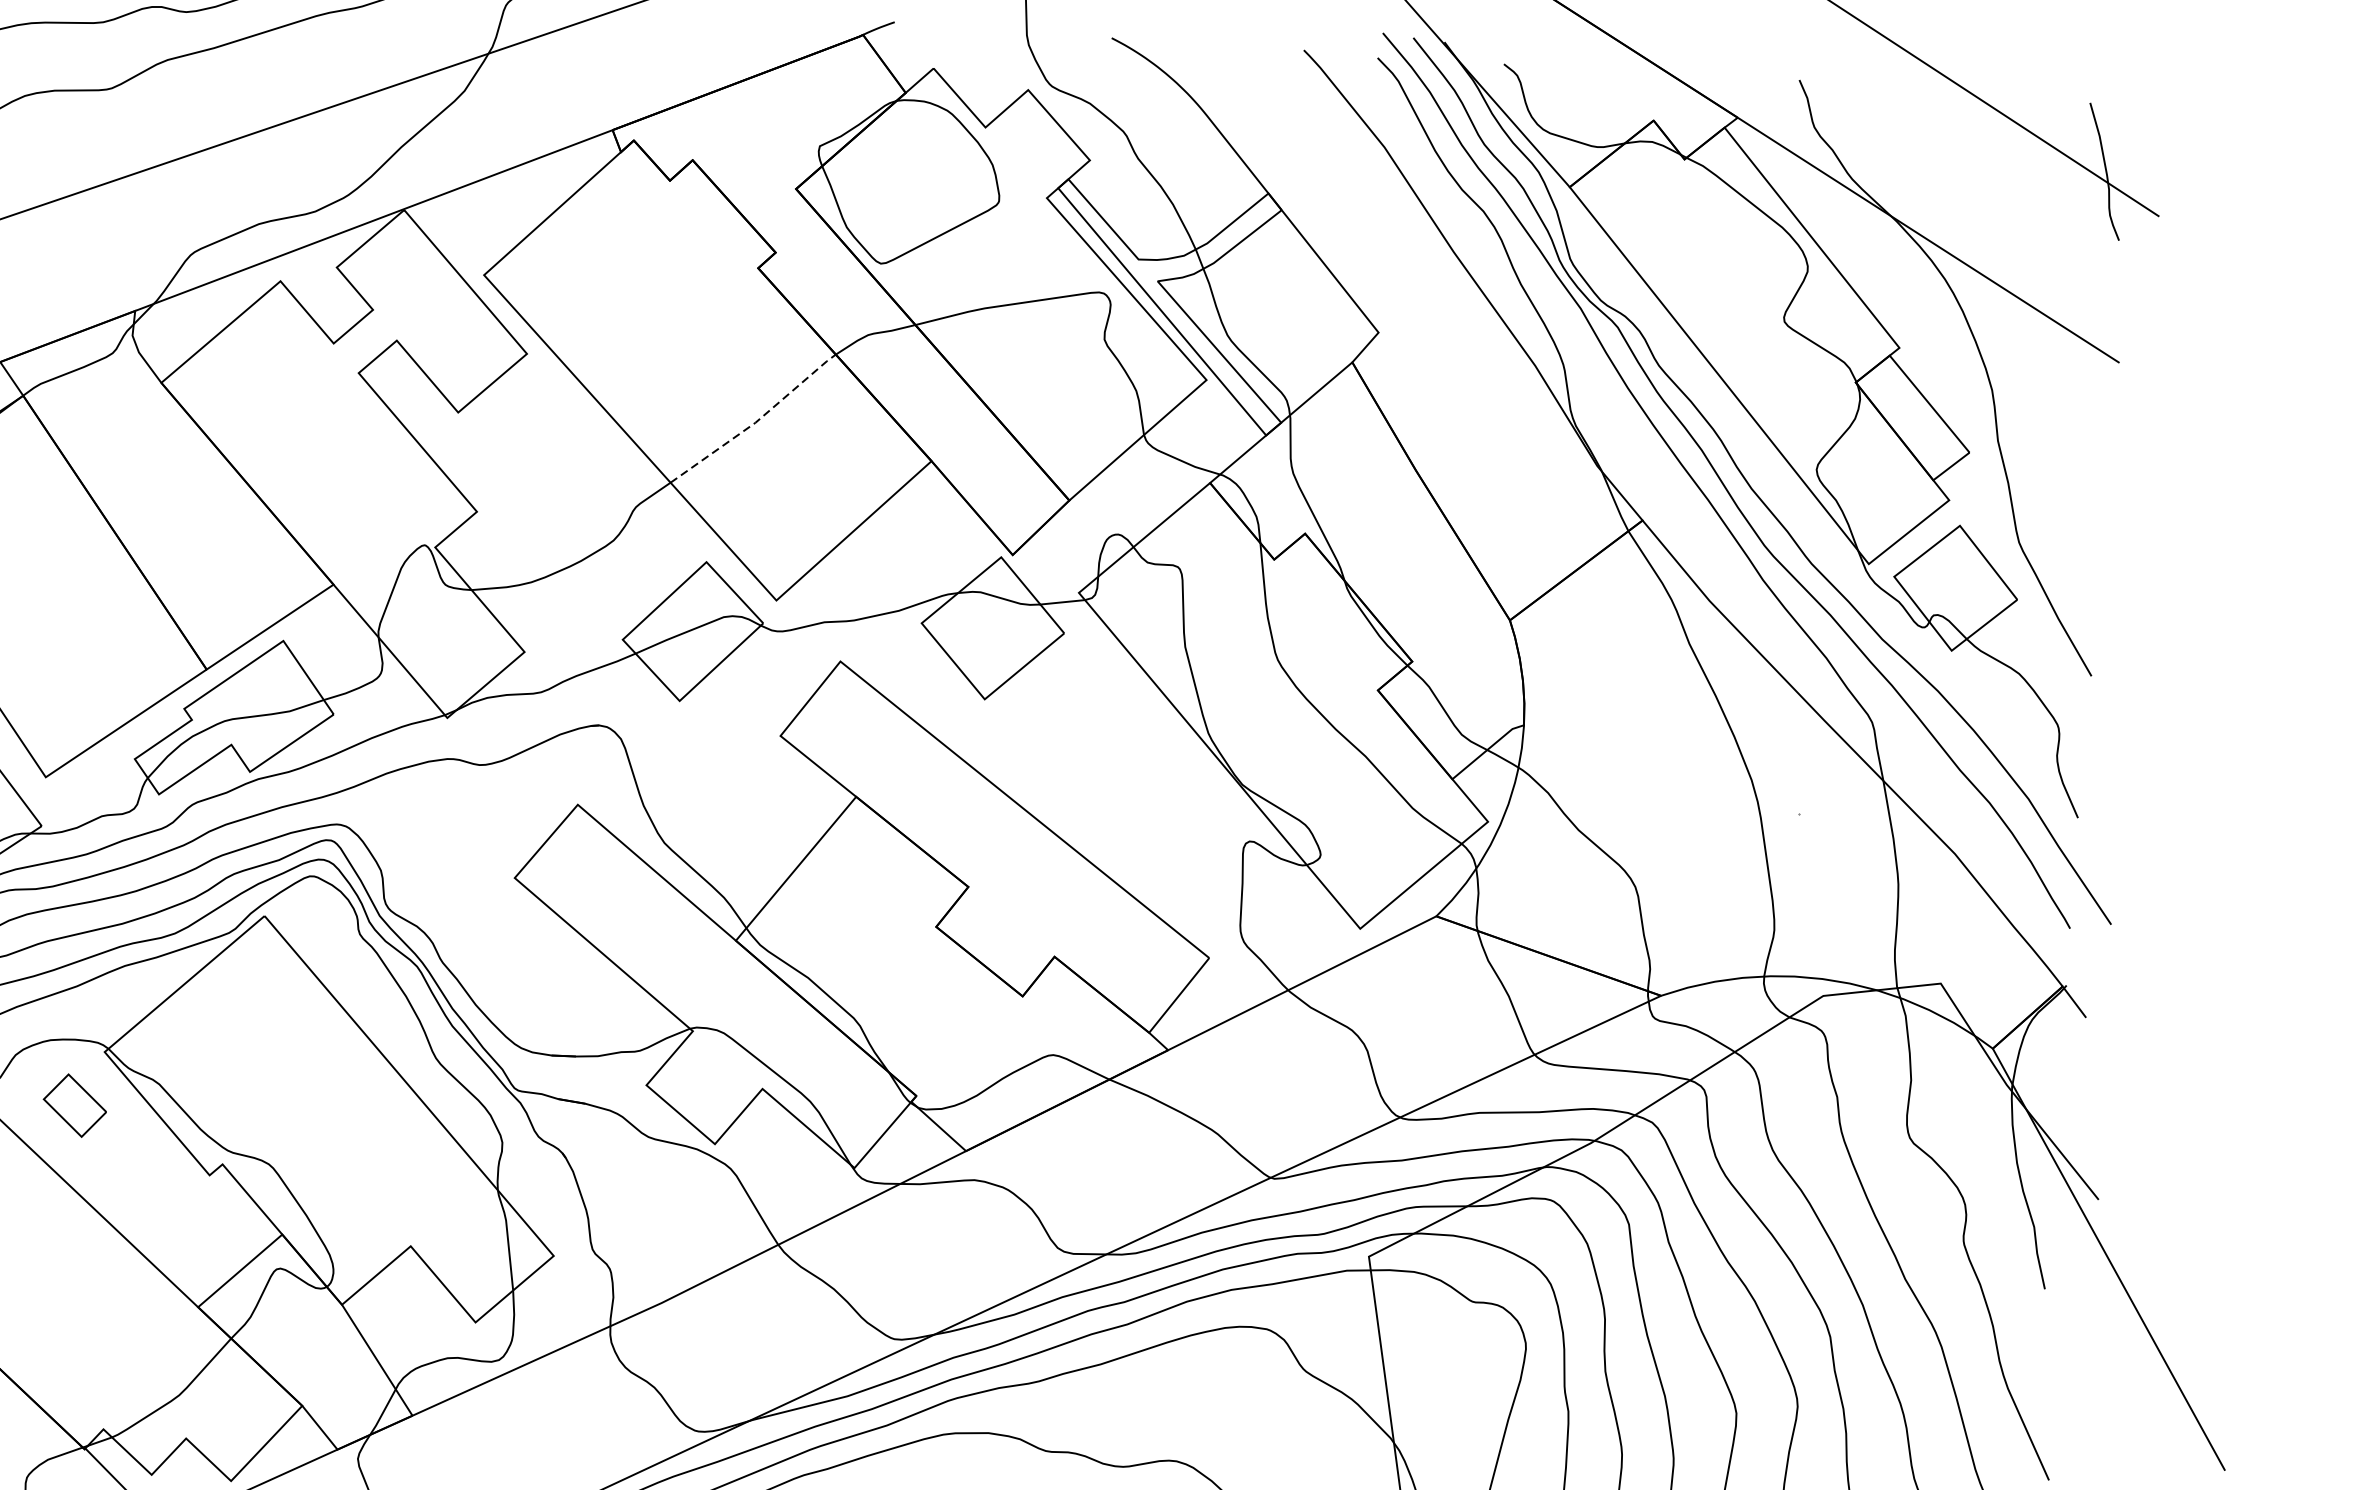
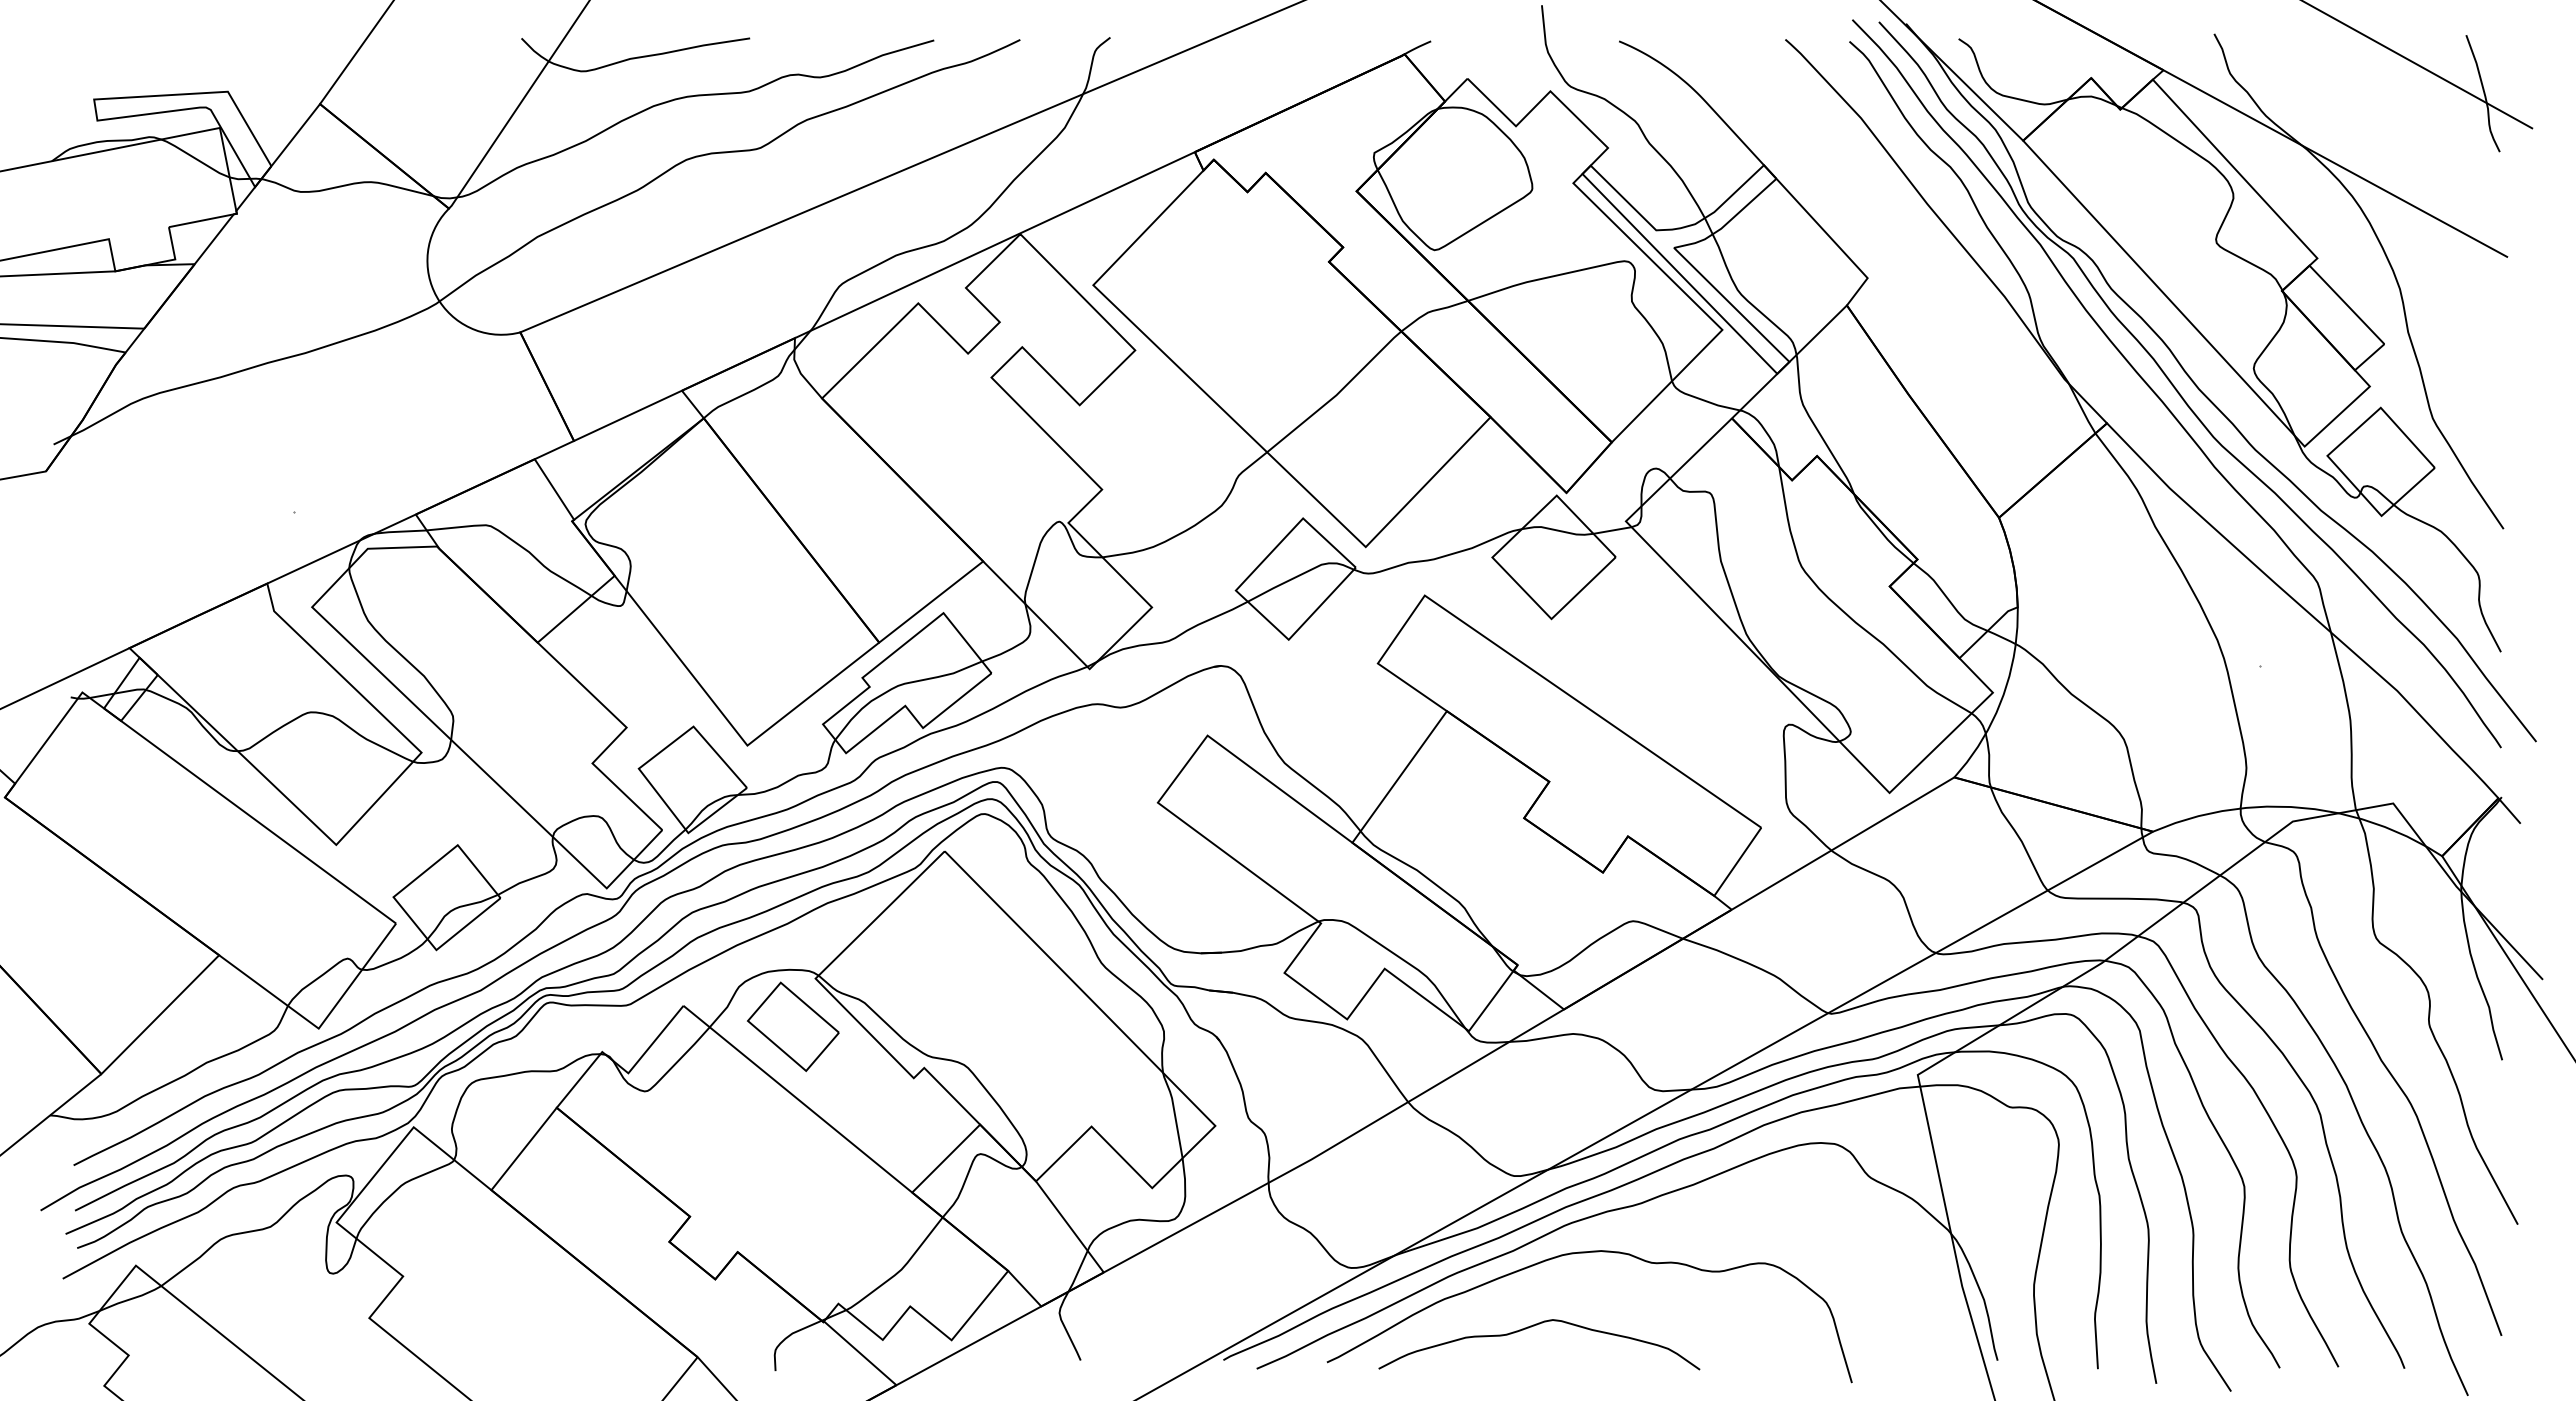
line: (756, 421) -> (1337, 394), dashed -> solid
part: (75, 1105) -> (793, 1026), size x1.67

